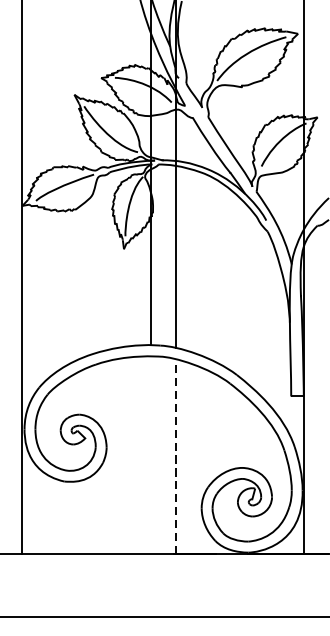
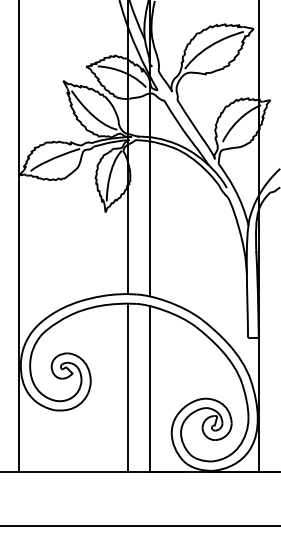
line: (150, 454) -> (128, 387), added
line: (175, 455) -> (149, 388), dashed -> solid

